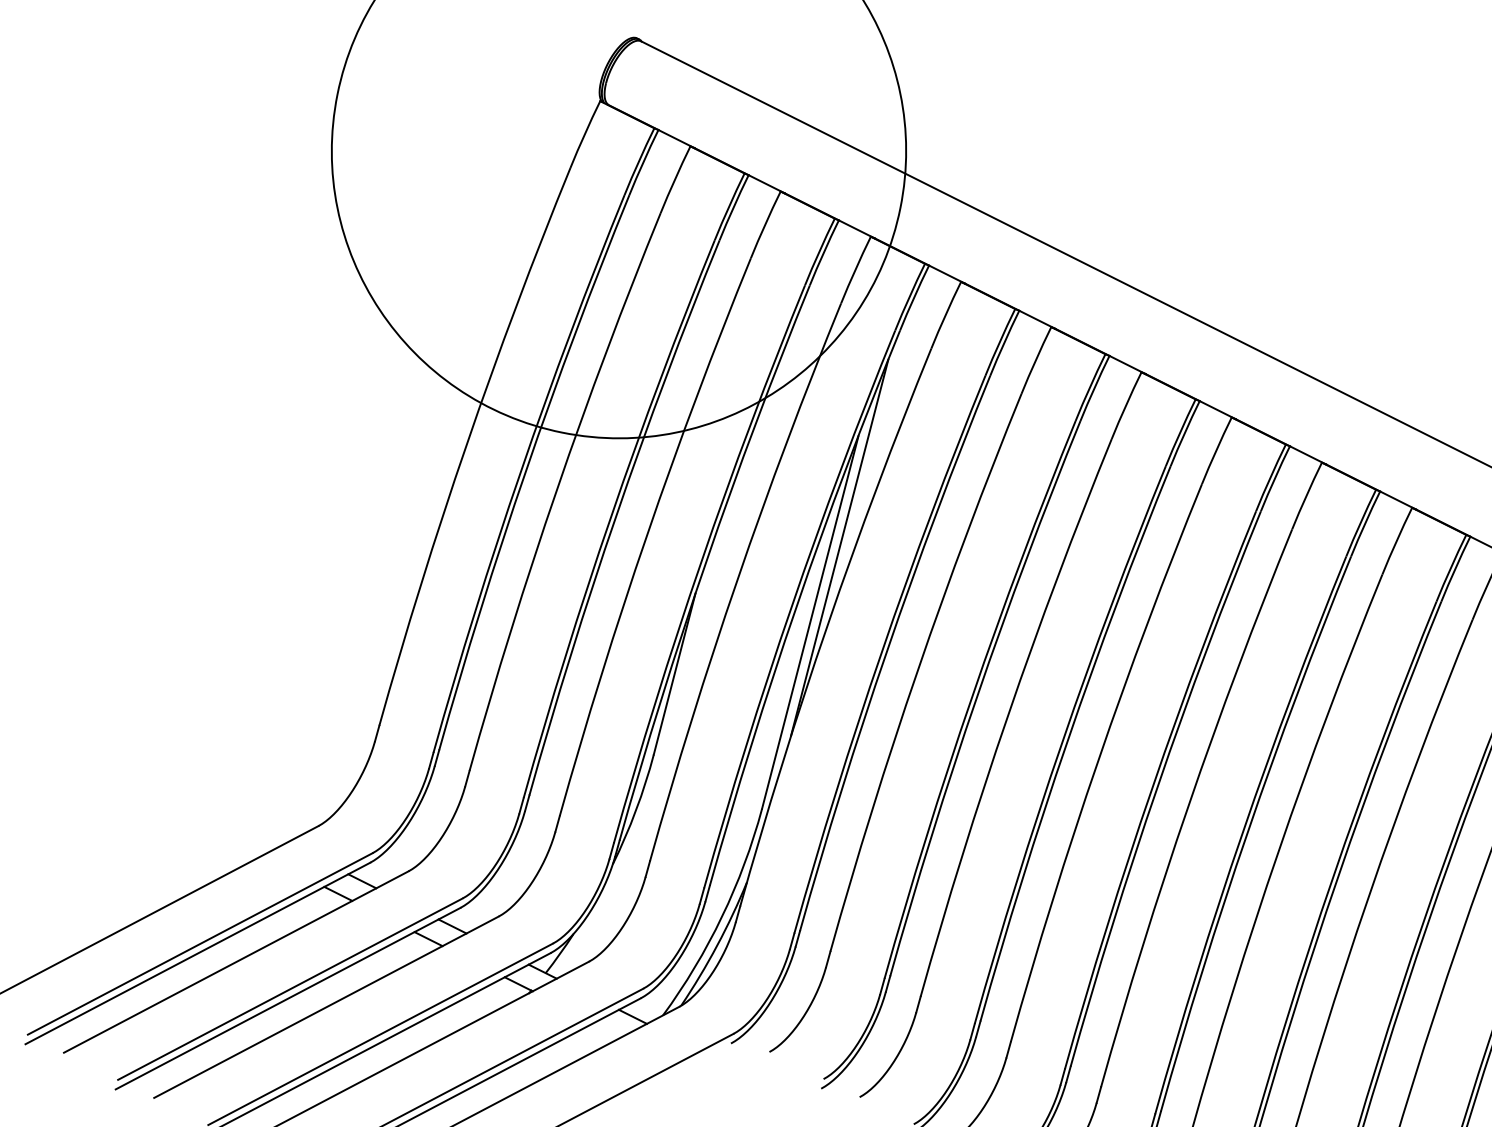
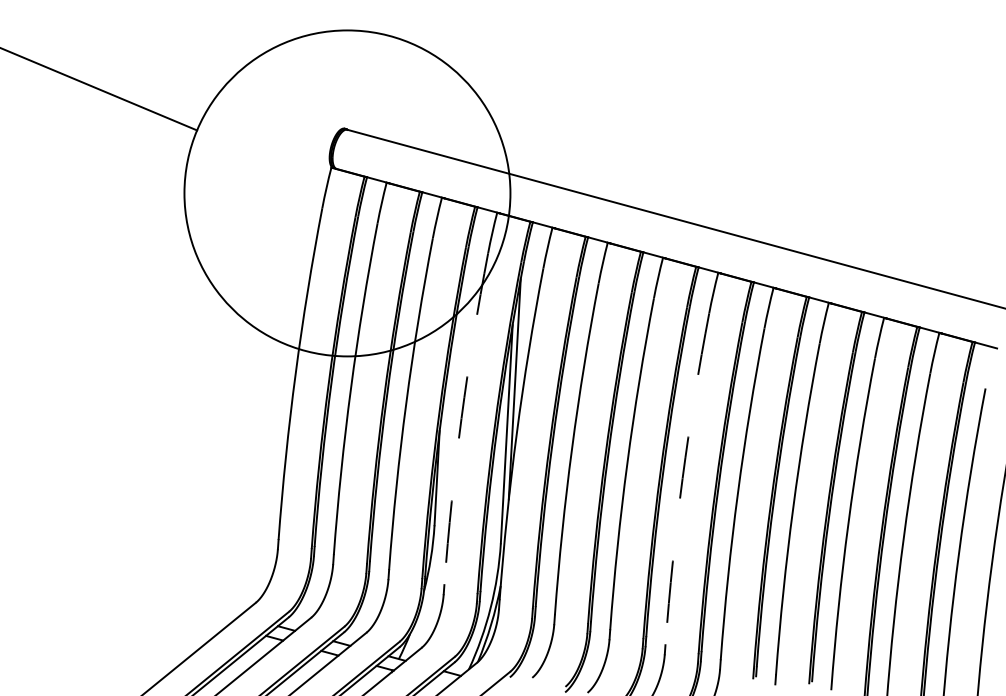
arc: (737, 579) -> (461, 418), solid -> dashed
arc: (1098, 760) -> (682, 478), solid -> dashed

